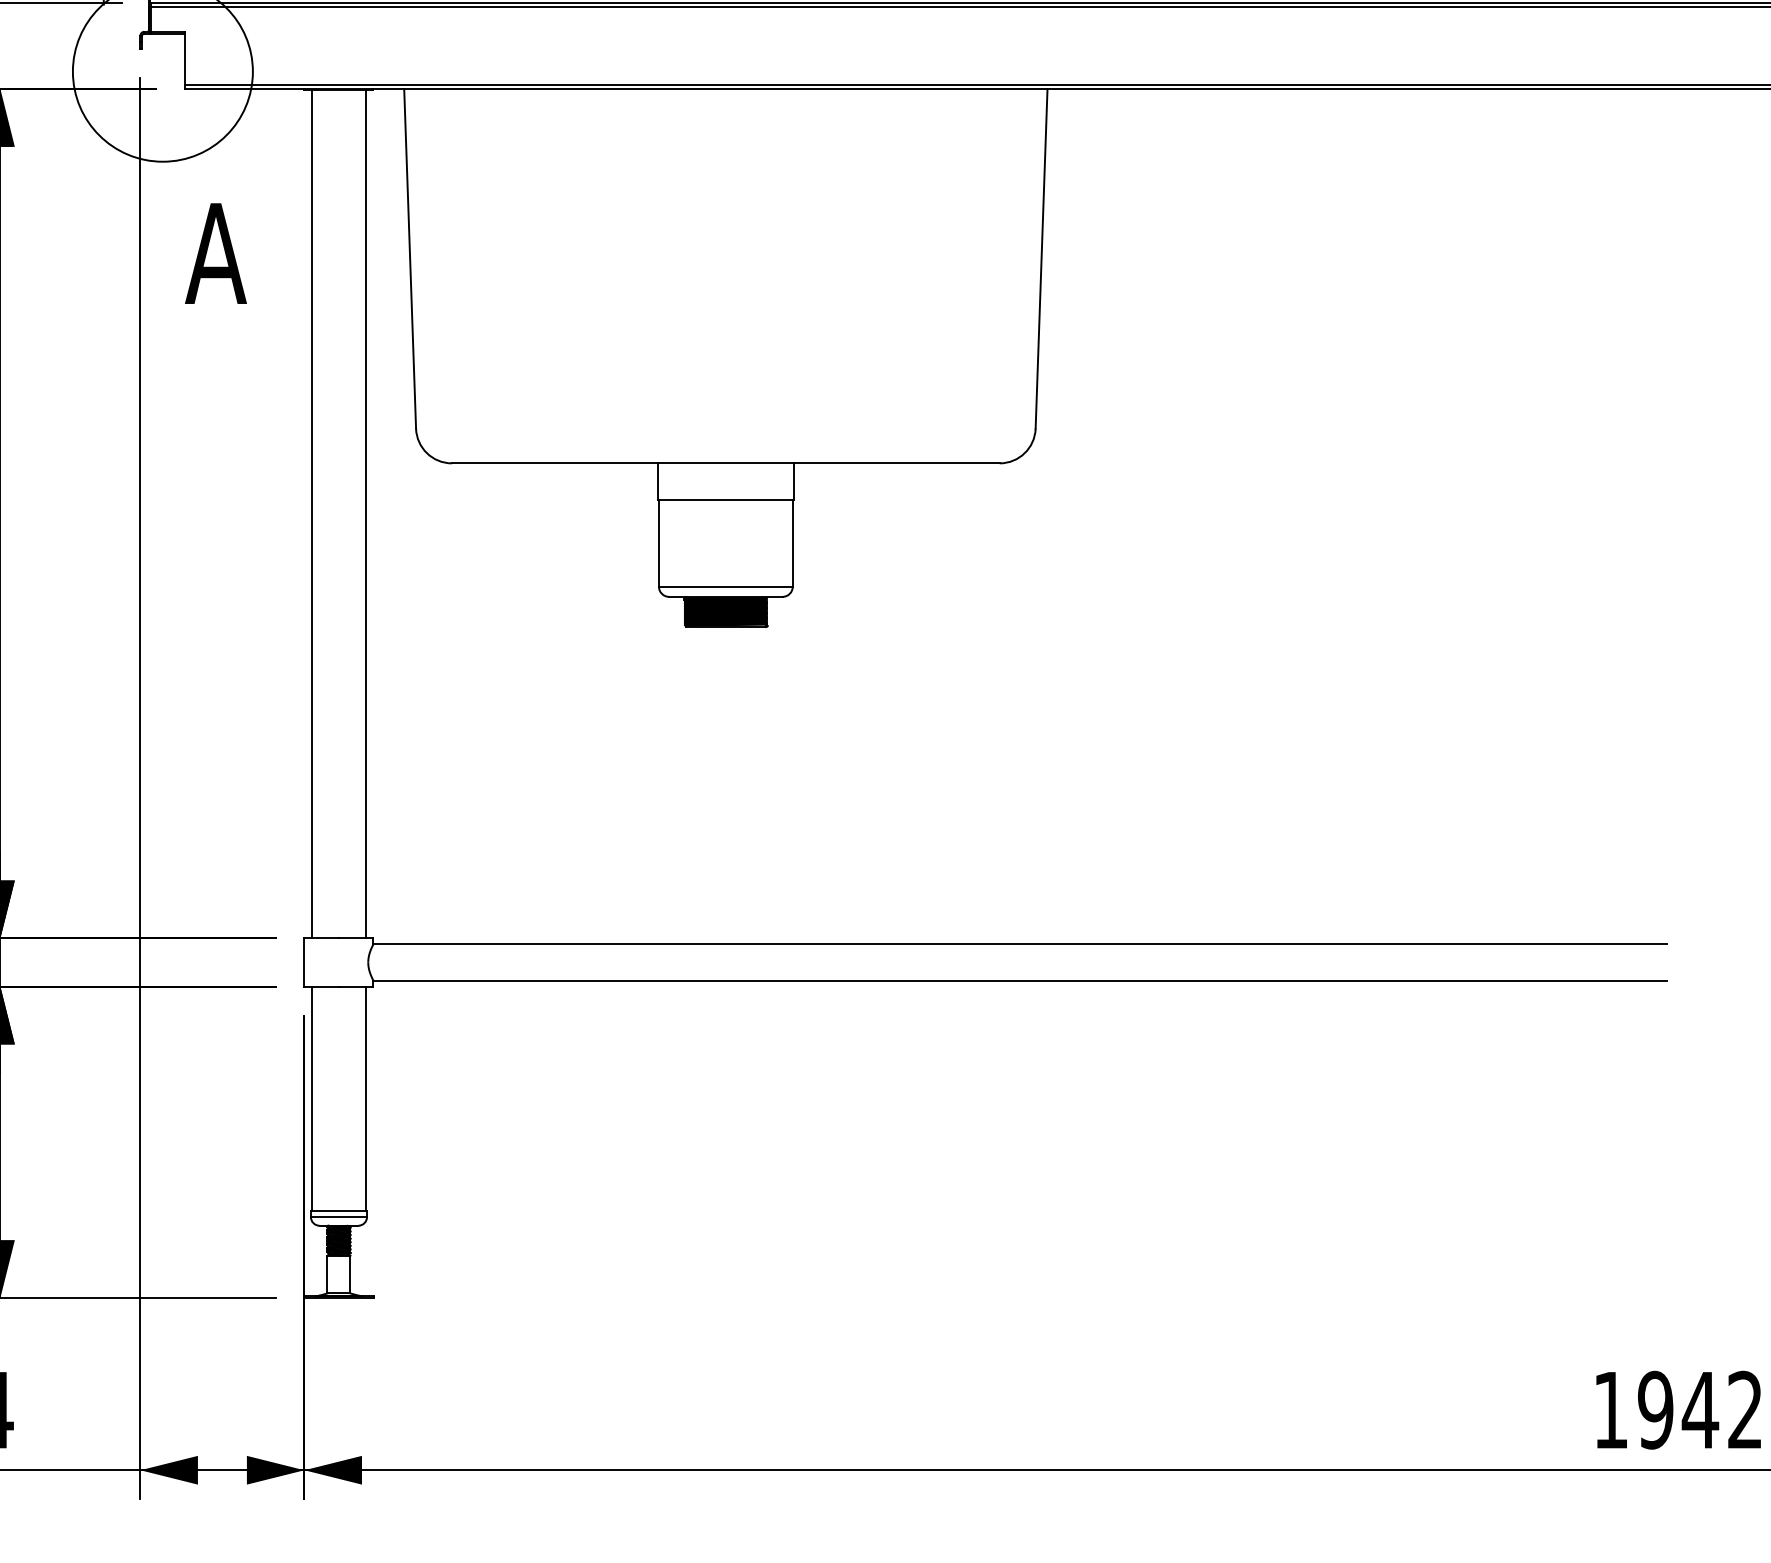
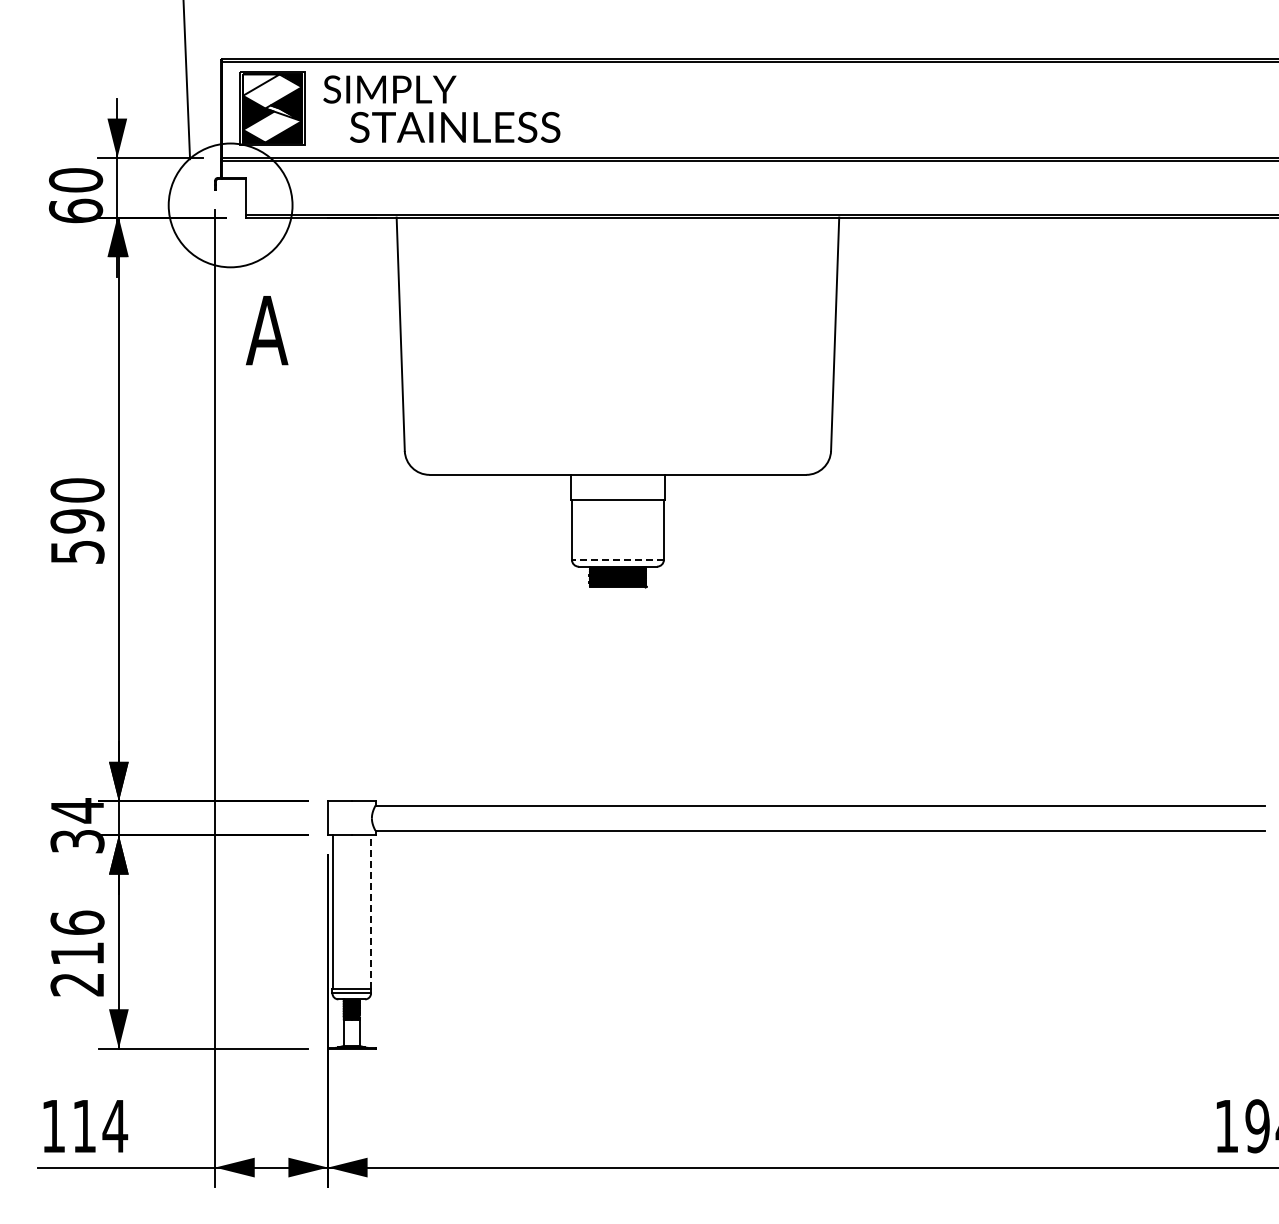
line: (310, 513) -> (332, 509), removed
line: (366, 513) -> (370, 509), removed
line: (725, 586) -> (617, 559), solid -> dashed
line: (366, 1098) -> (370, 911), solid -> dashed

